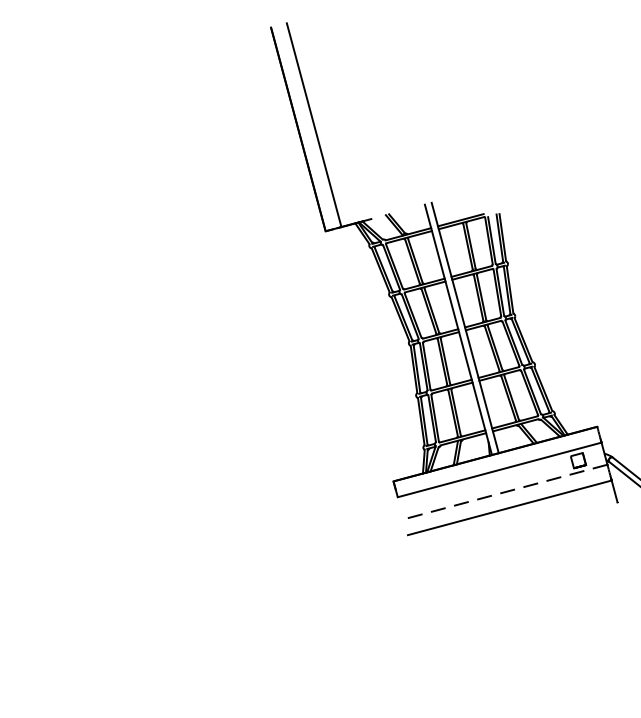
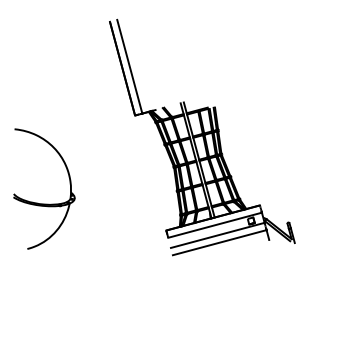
part: (128, 422) -> (44, 203), added
line: (504, 492) -> (217, 235), dashed -> solid

